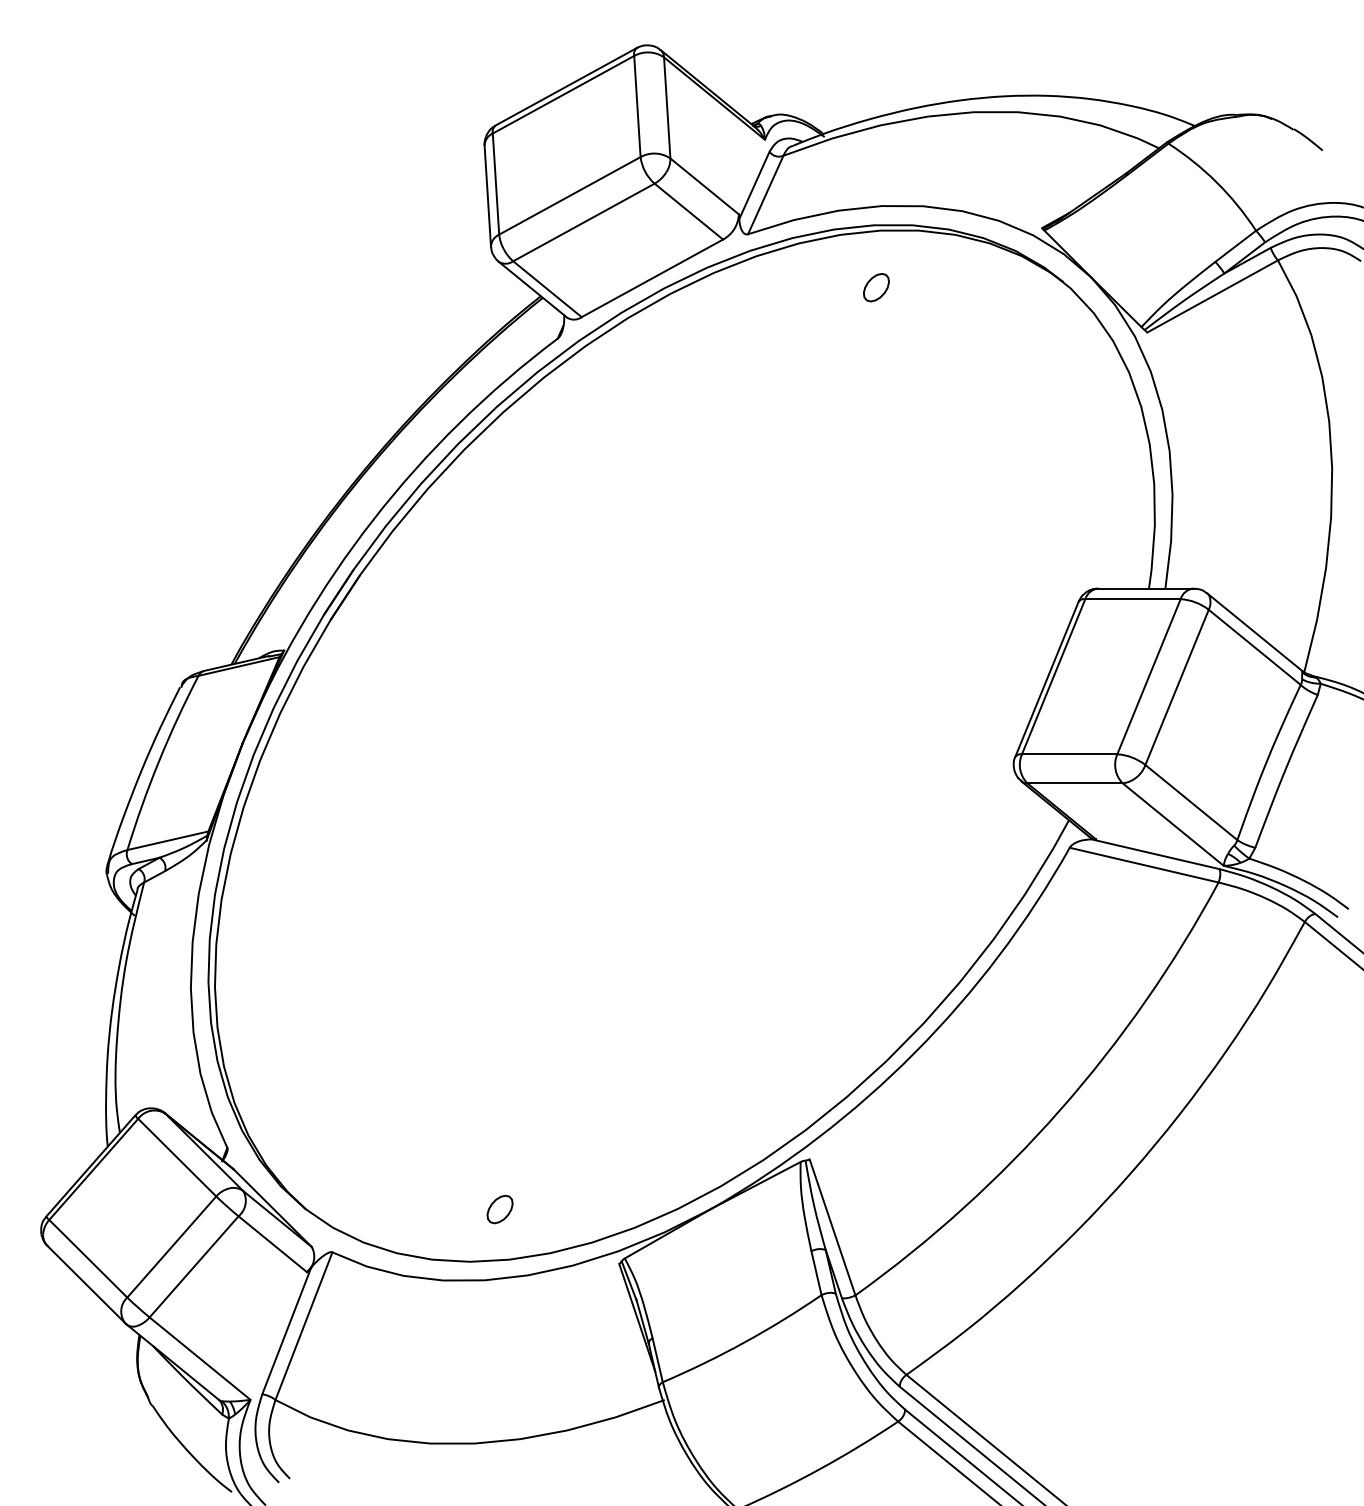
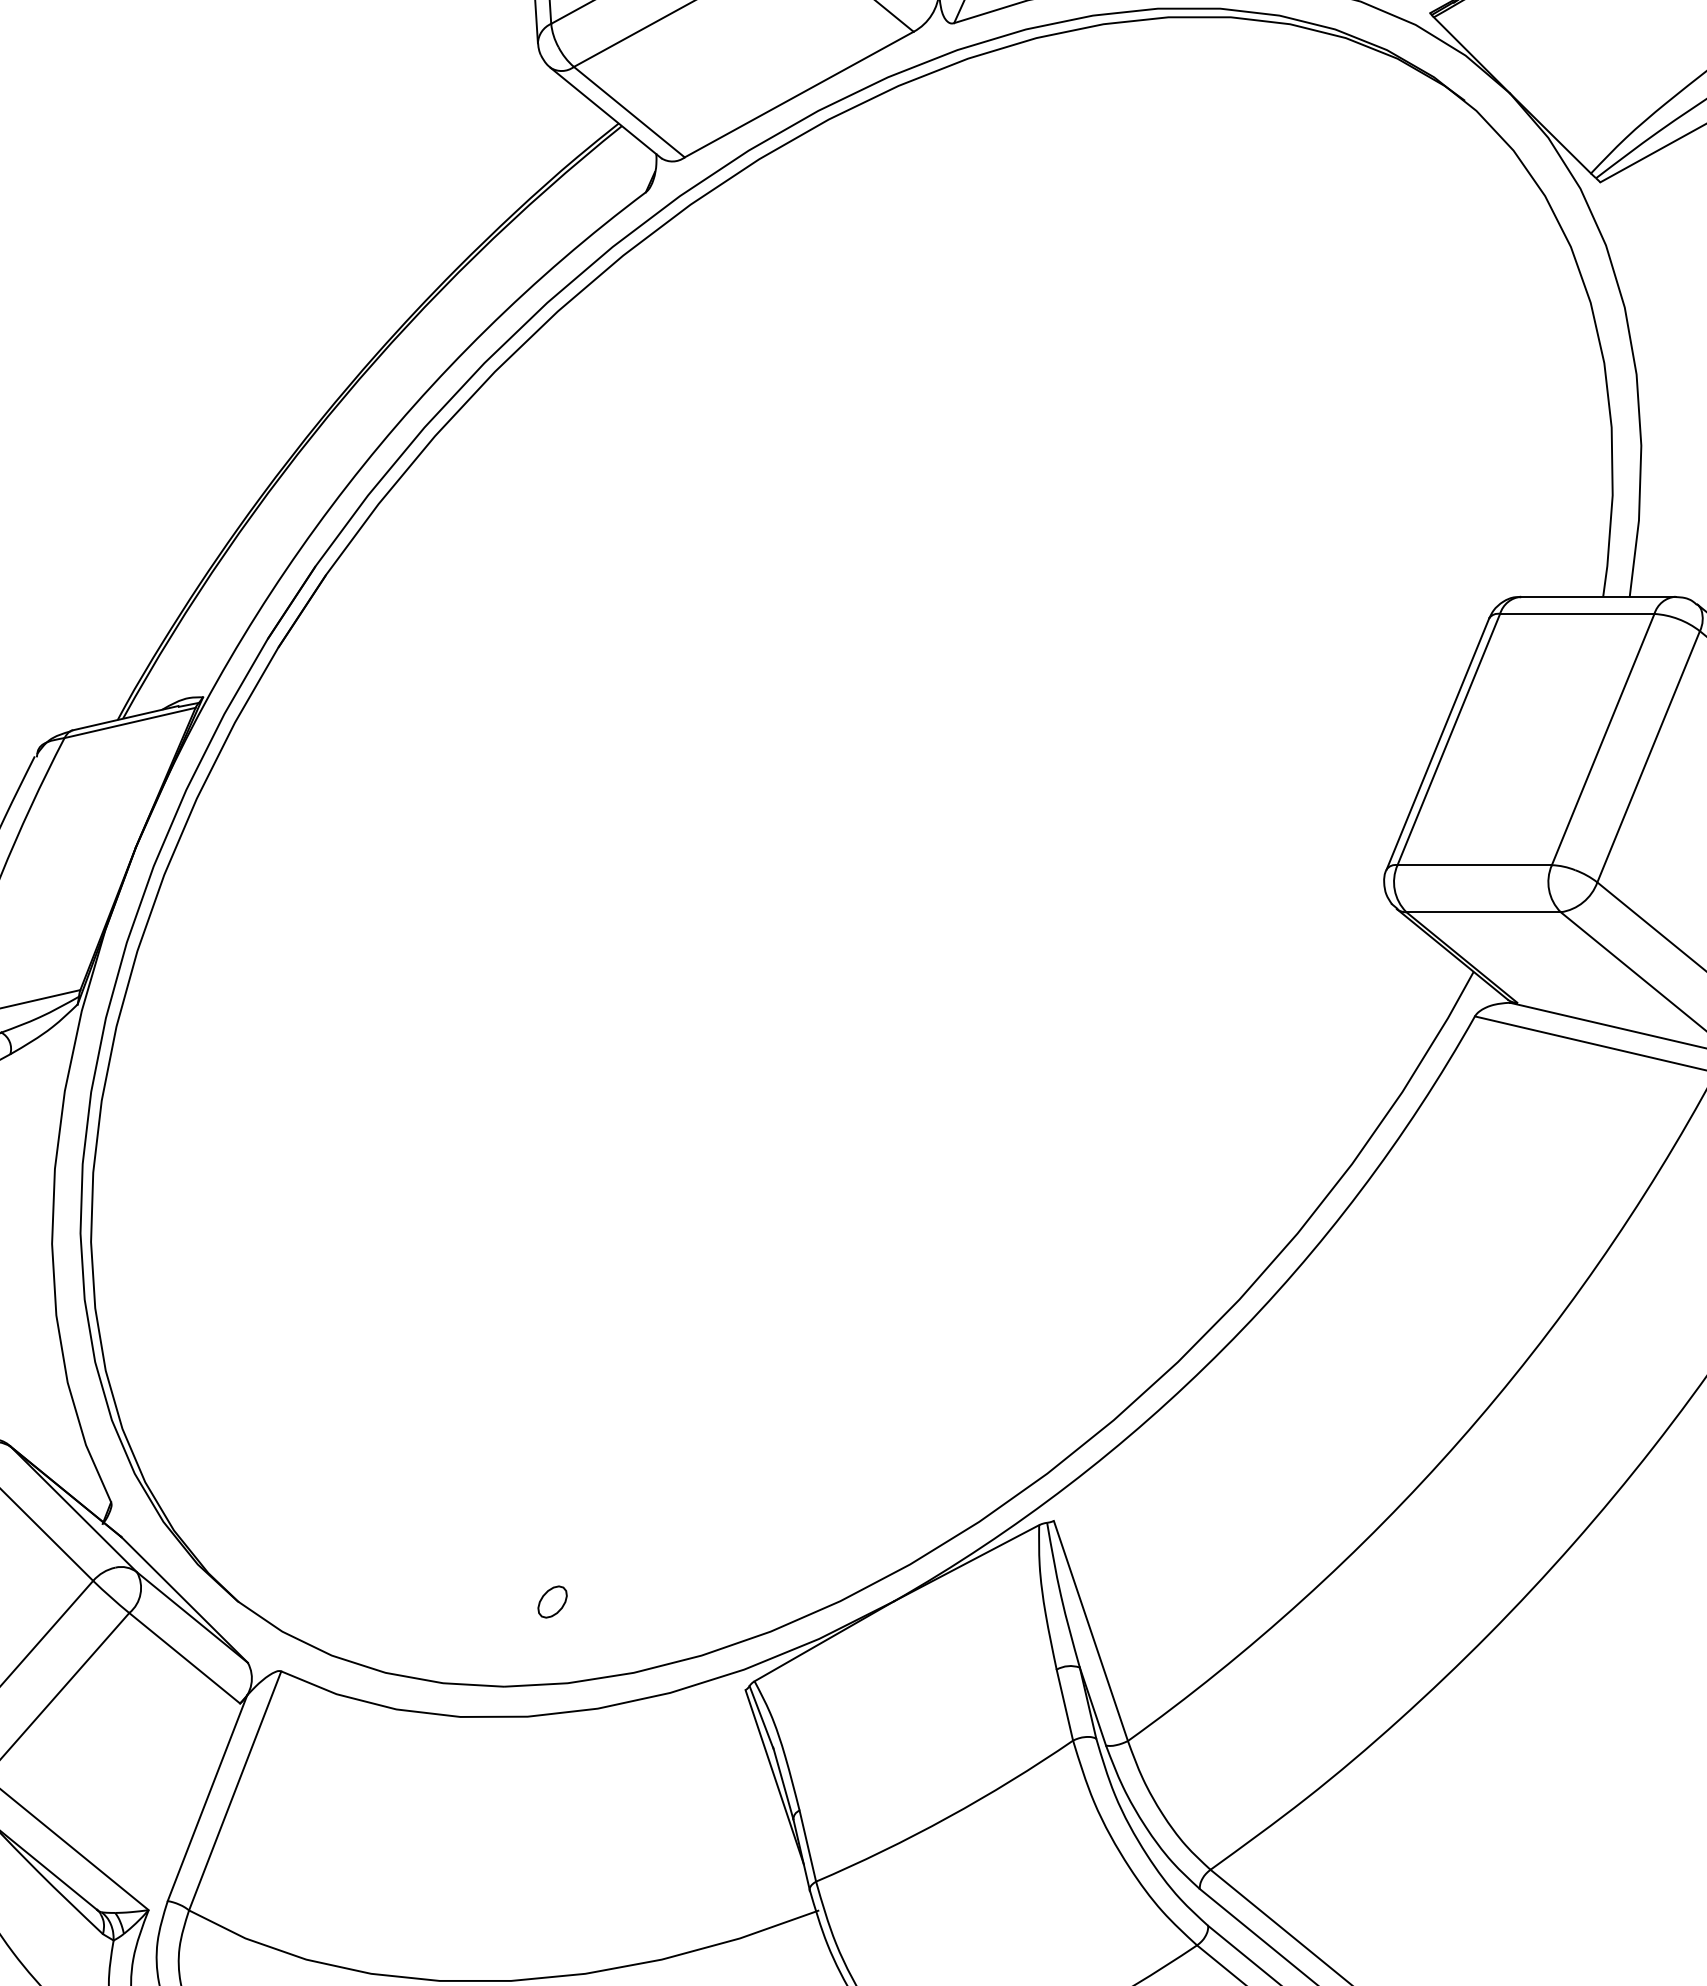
part: (876, 287) -> (1162, 109), removed
part: (499, 1209) -> (551, 1602), size x0.7

